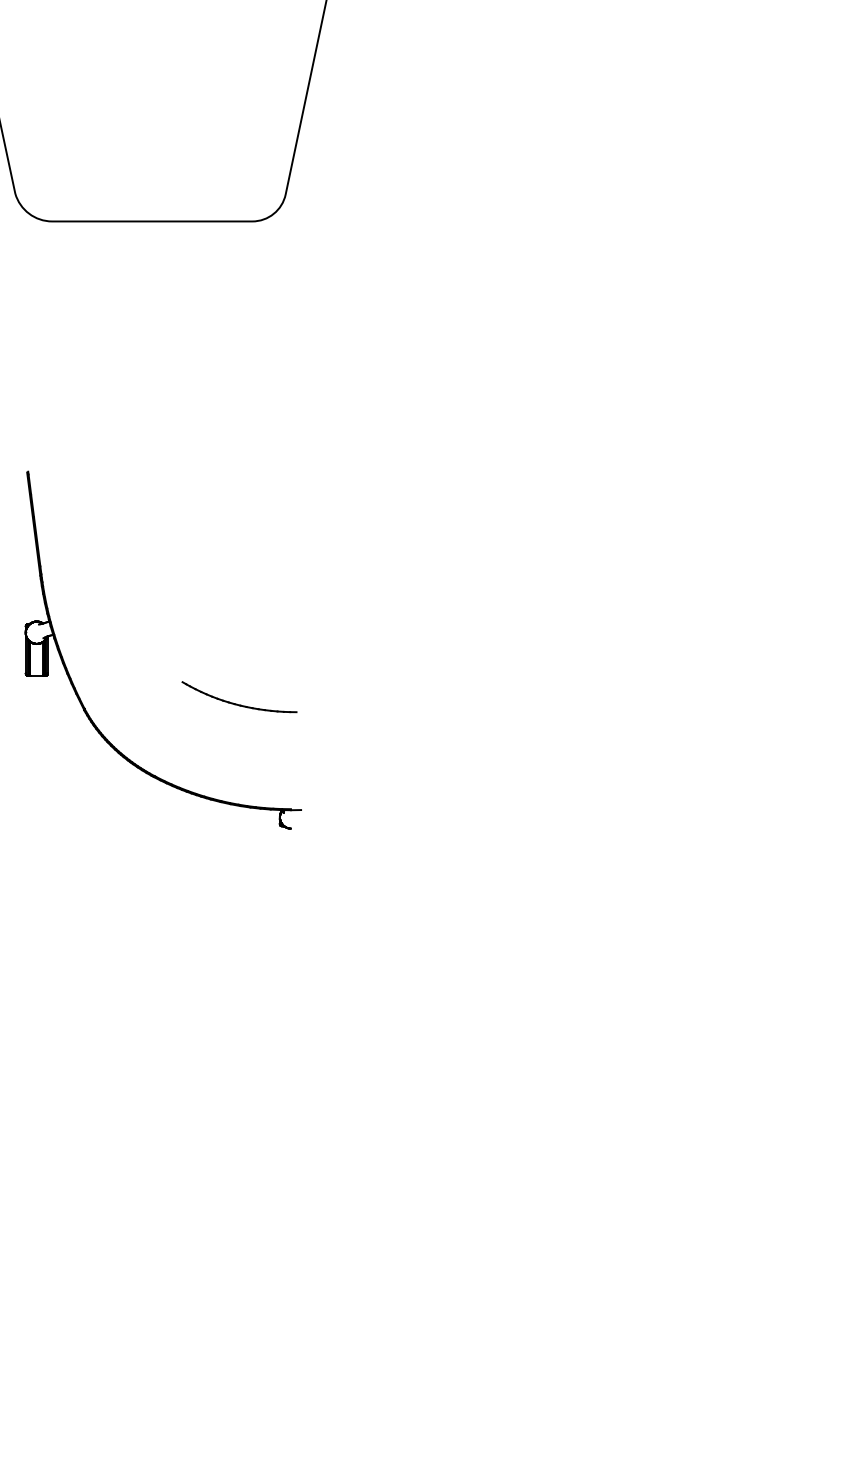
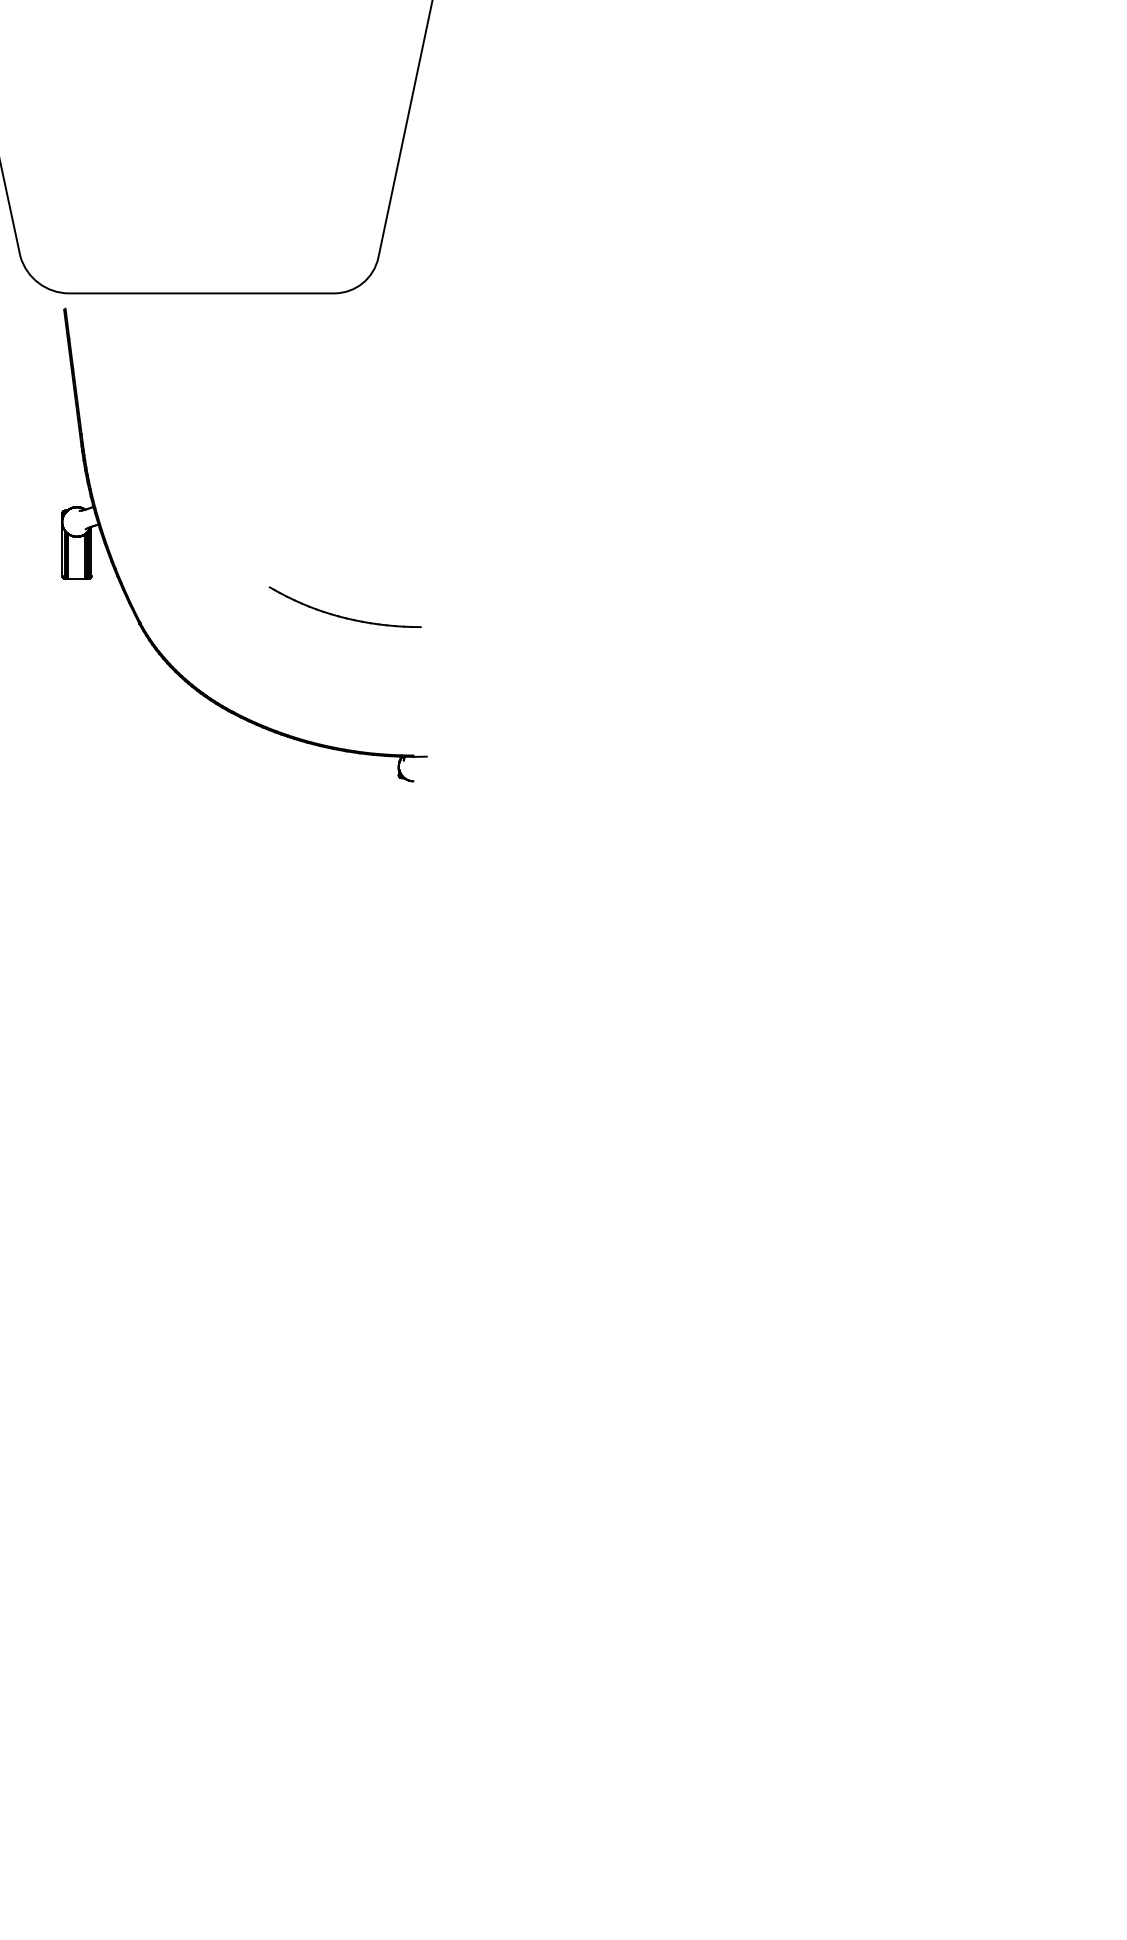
part: (182, 681) -> (269, 586), moved

